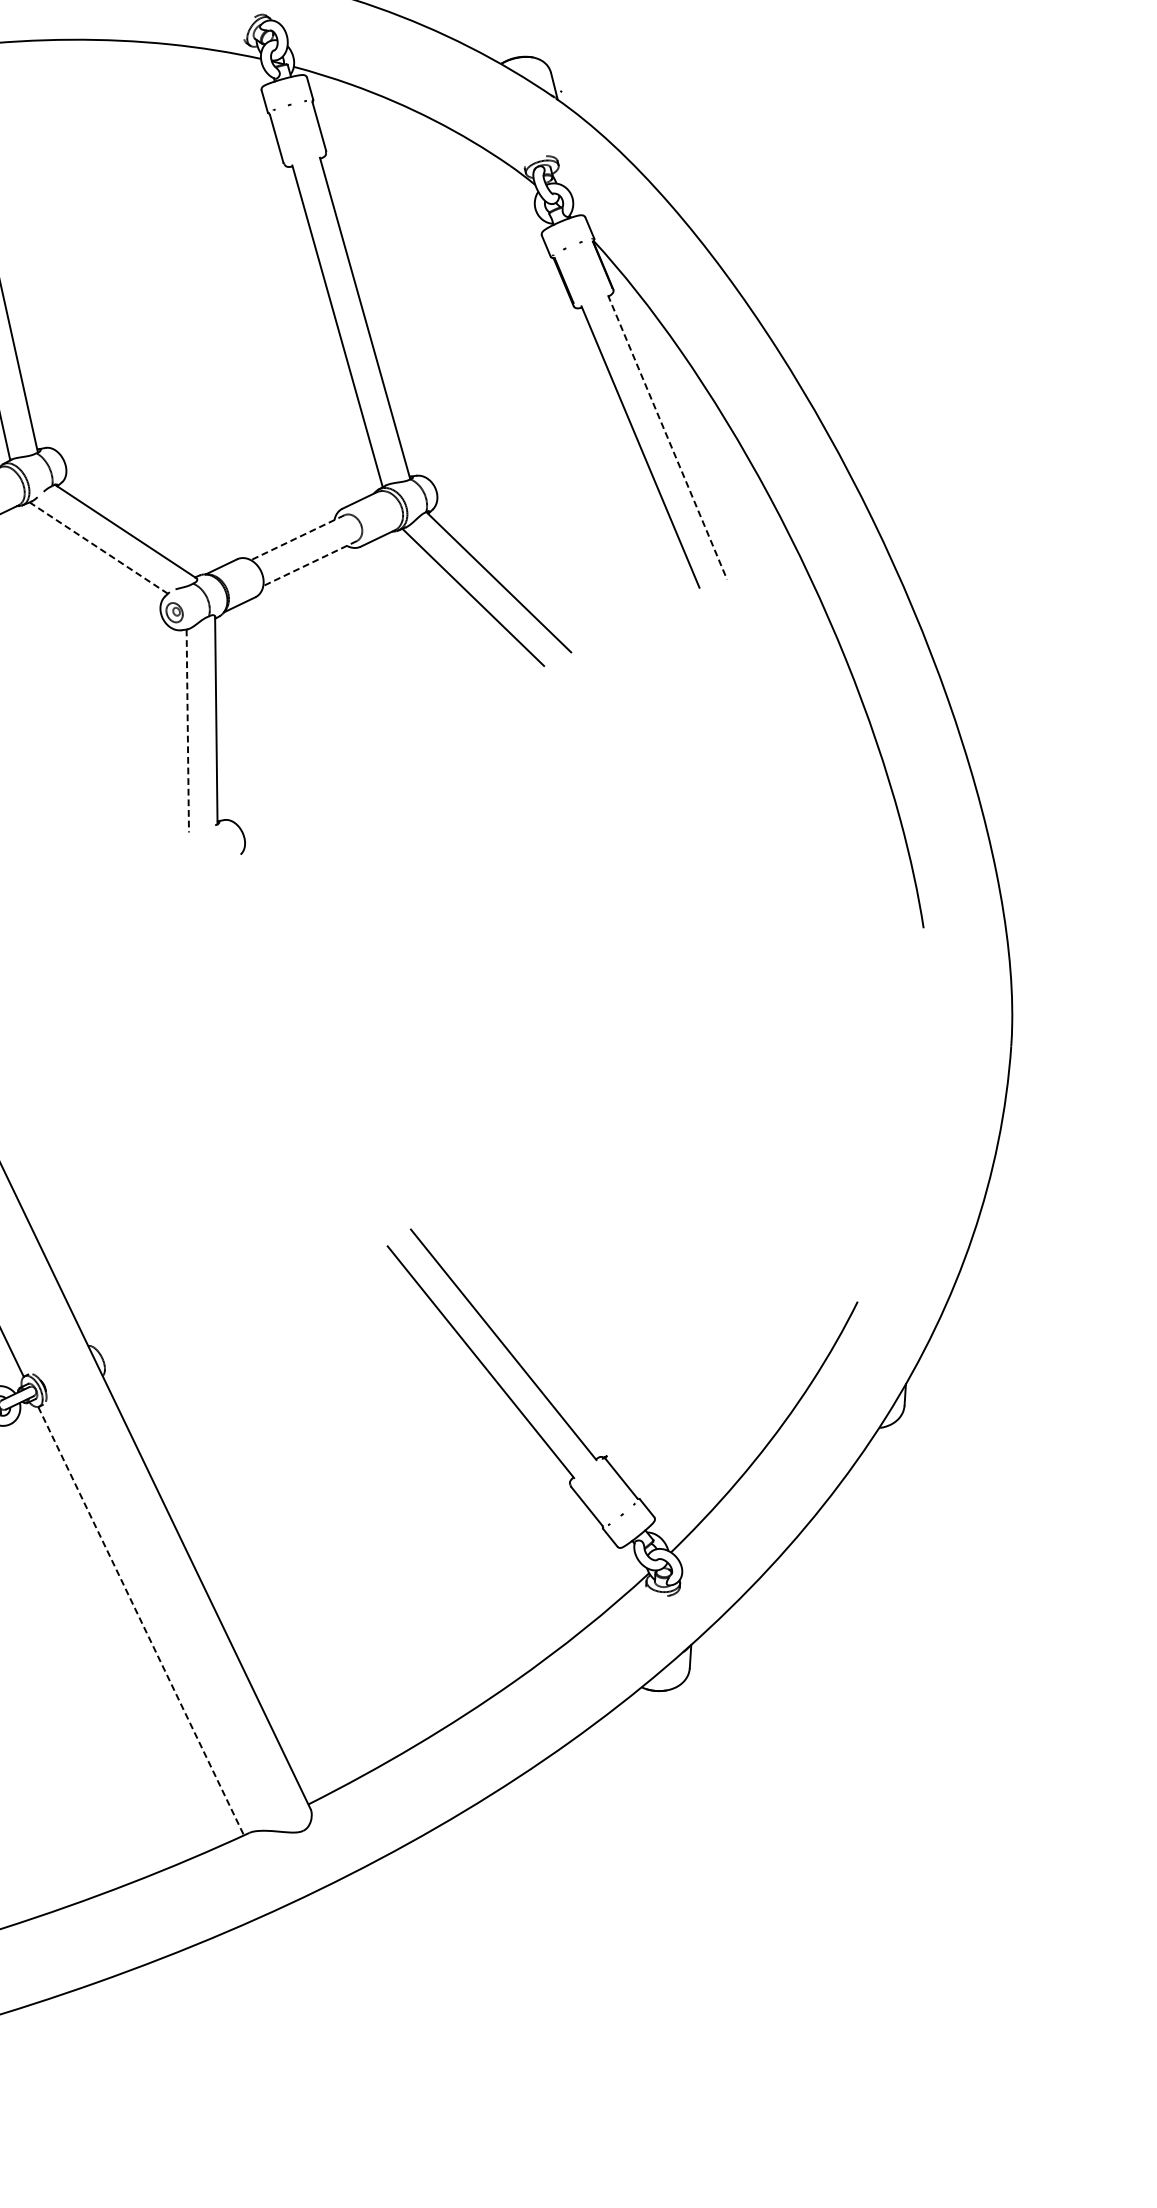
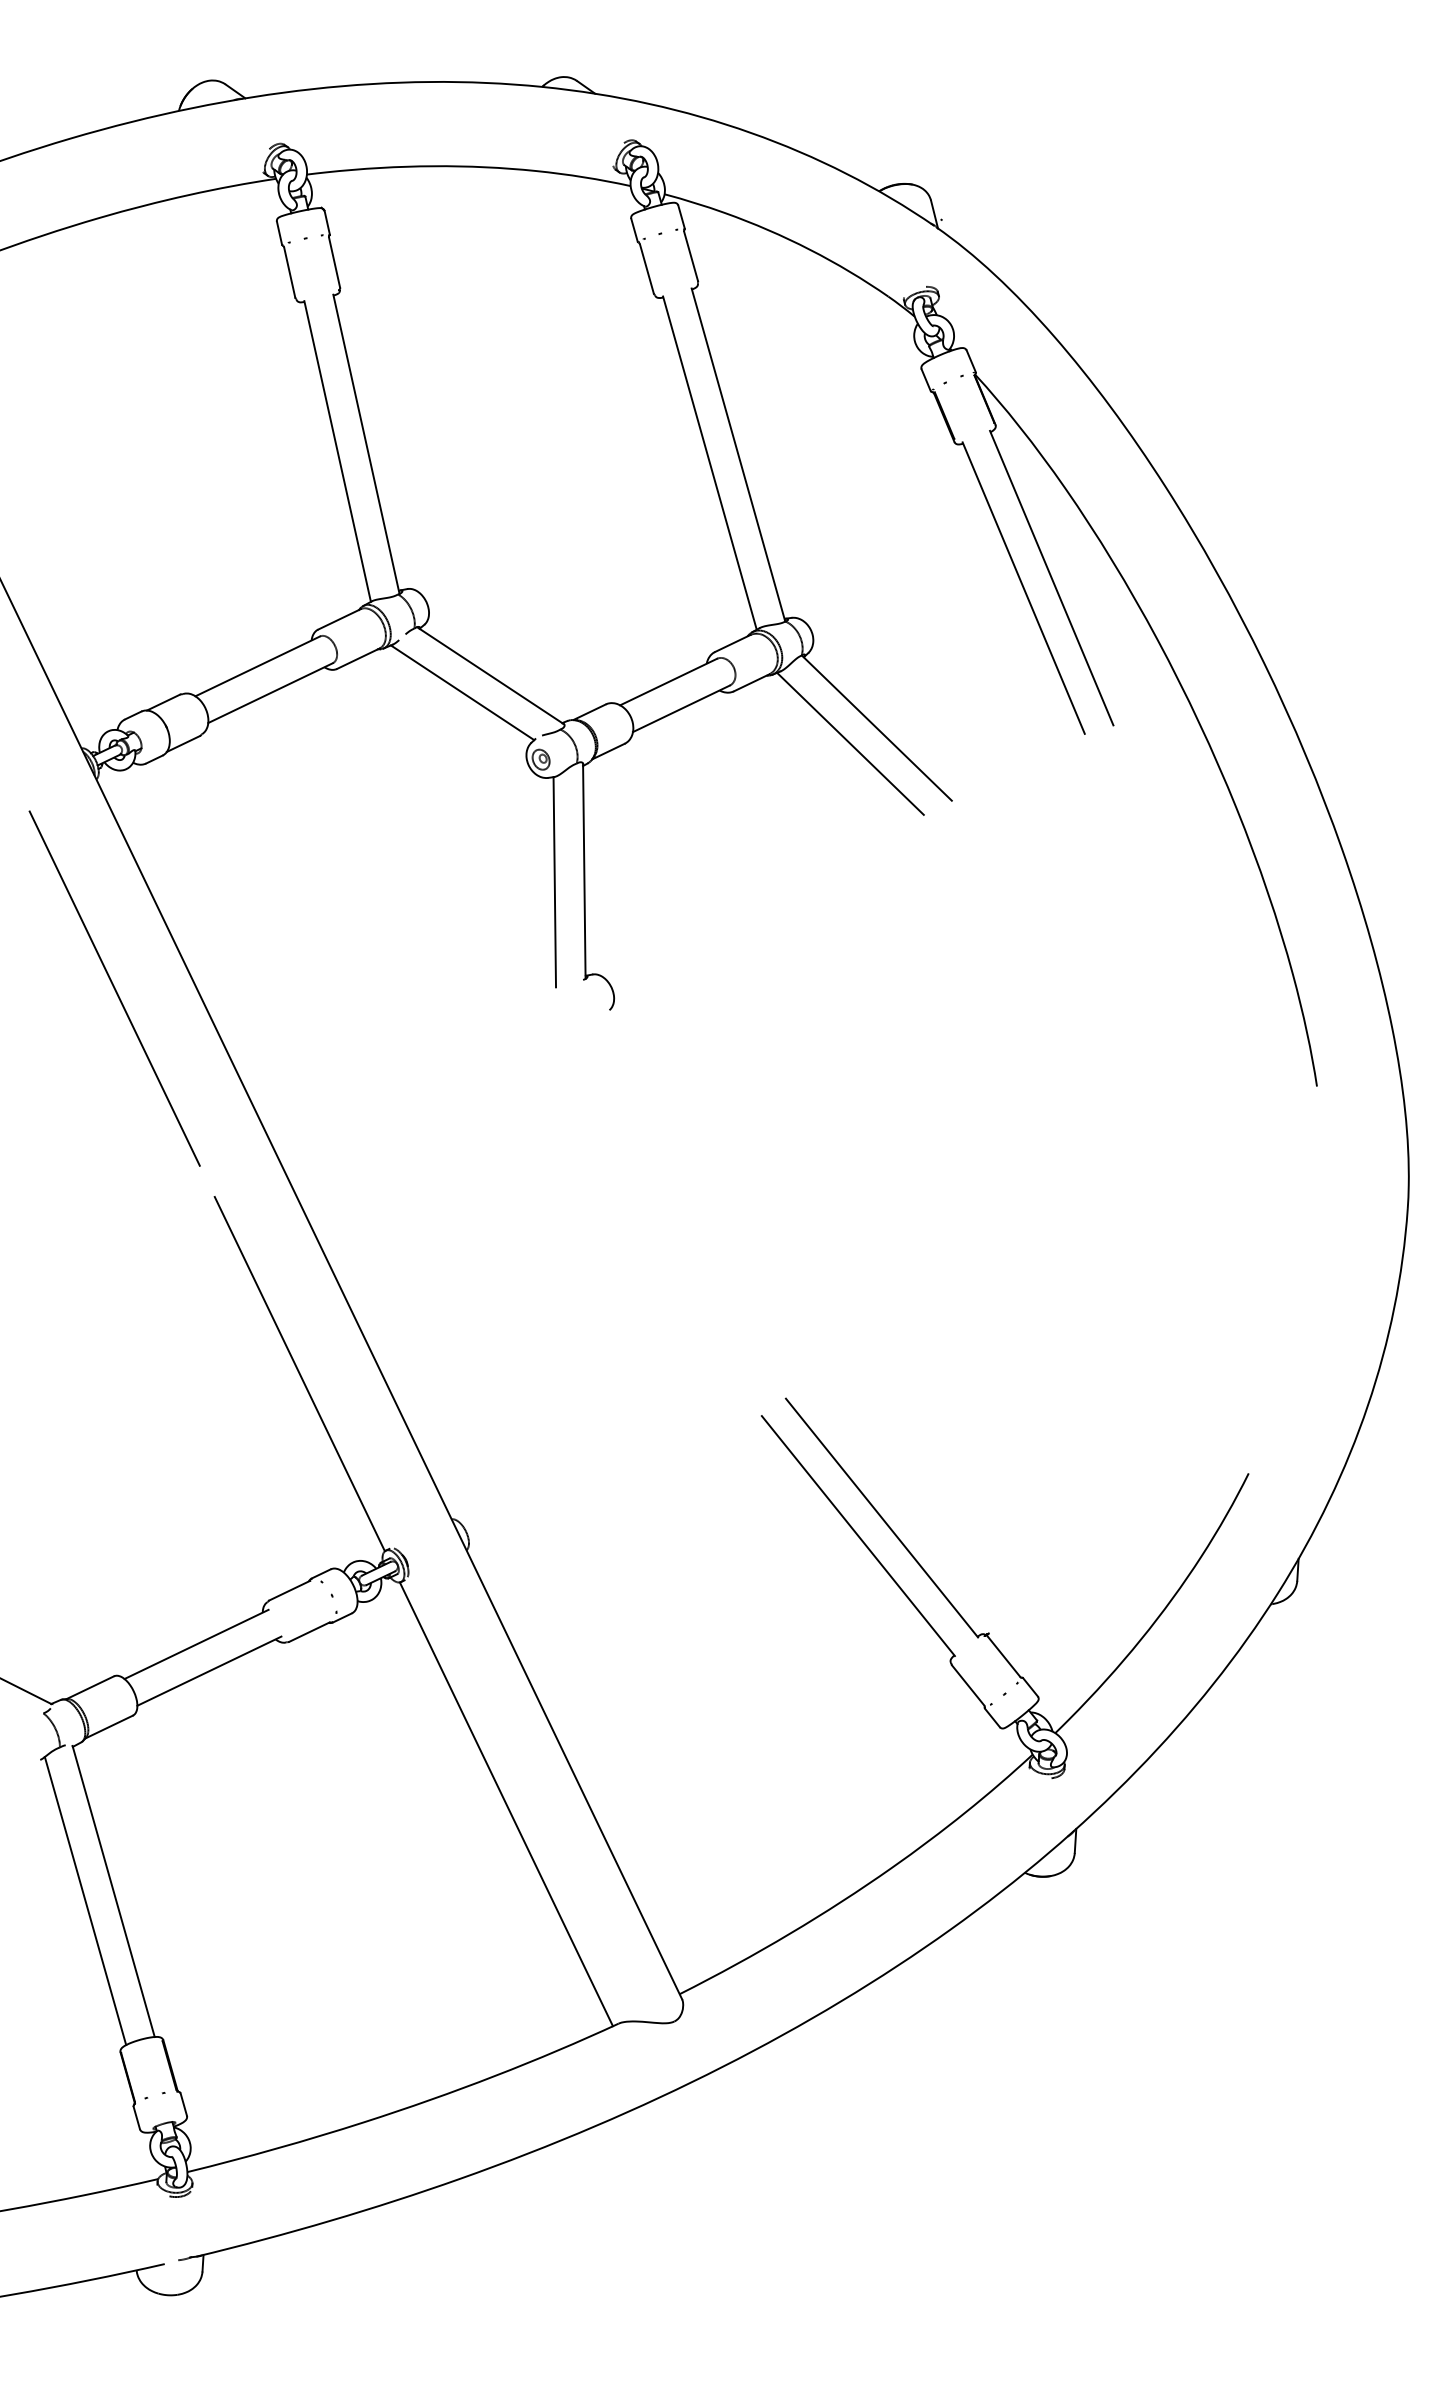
line: (667, 437) -> (1051, 578), dashed -> solid
line: (297, 538) -> (668, 682), dashed -> solid
line: (98, 547) -> (462, 692), dashed -> solid
line: (310, 563) -> (681, 708), dashed -> solid
line: (187, 731) -> (554, 882), dashed -> solid
line: (141, 1621) -> (506, 1804), dashed -> solid

